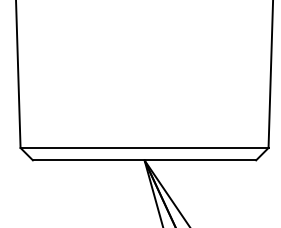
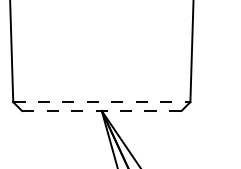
line: (144, 148) -> (101, 102), solid -> dashed
line: (144, 159) -> (101, 110), solid -> dashed

